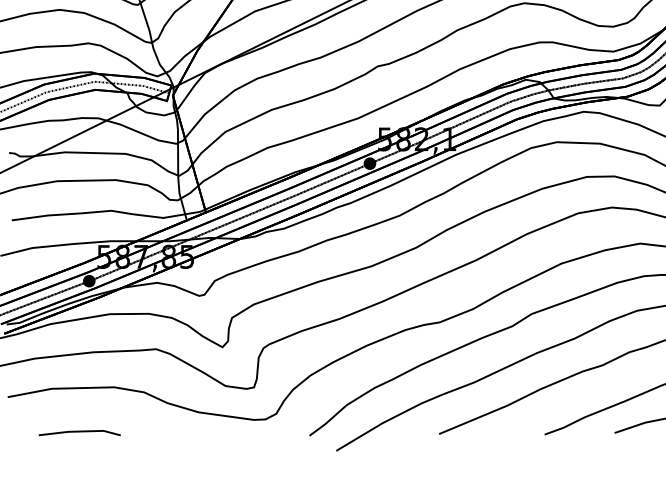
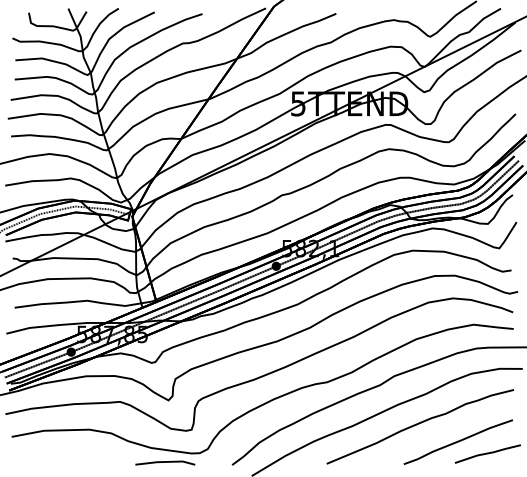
line: (80, 432) -> (165, 462), moved

